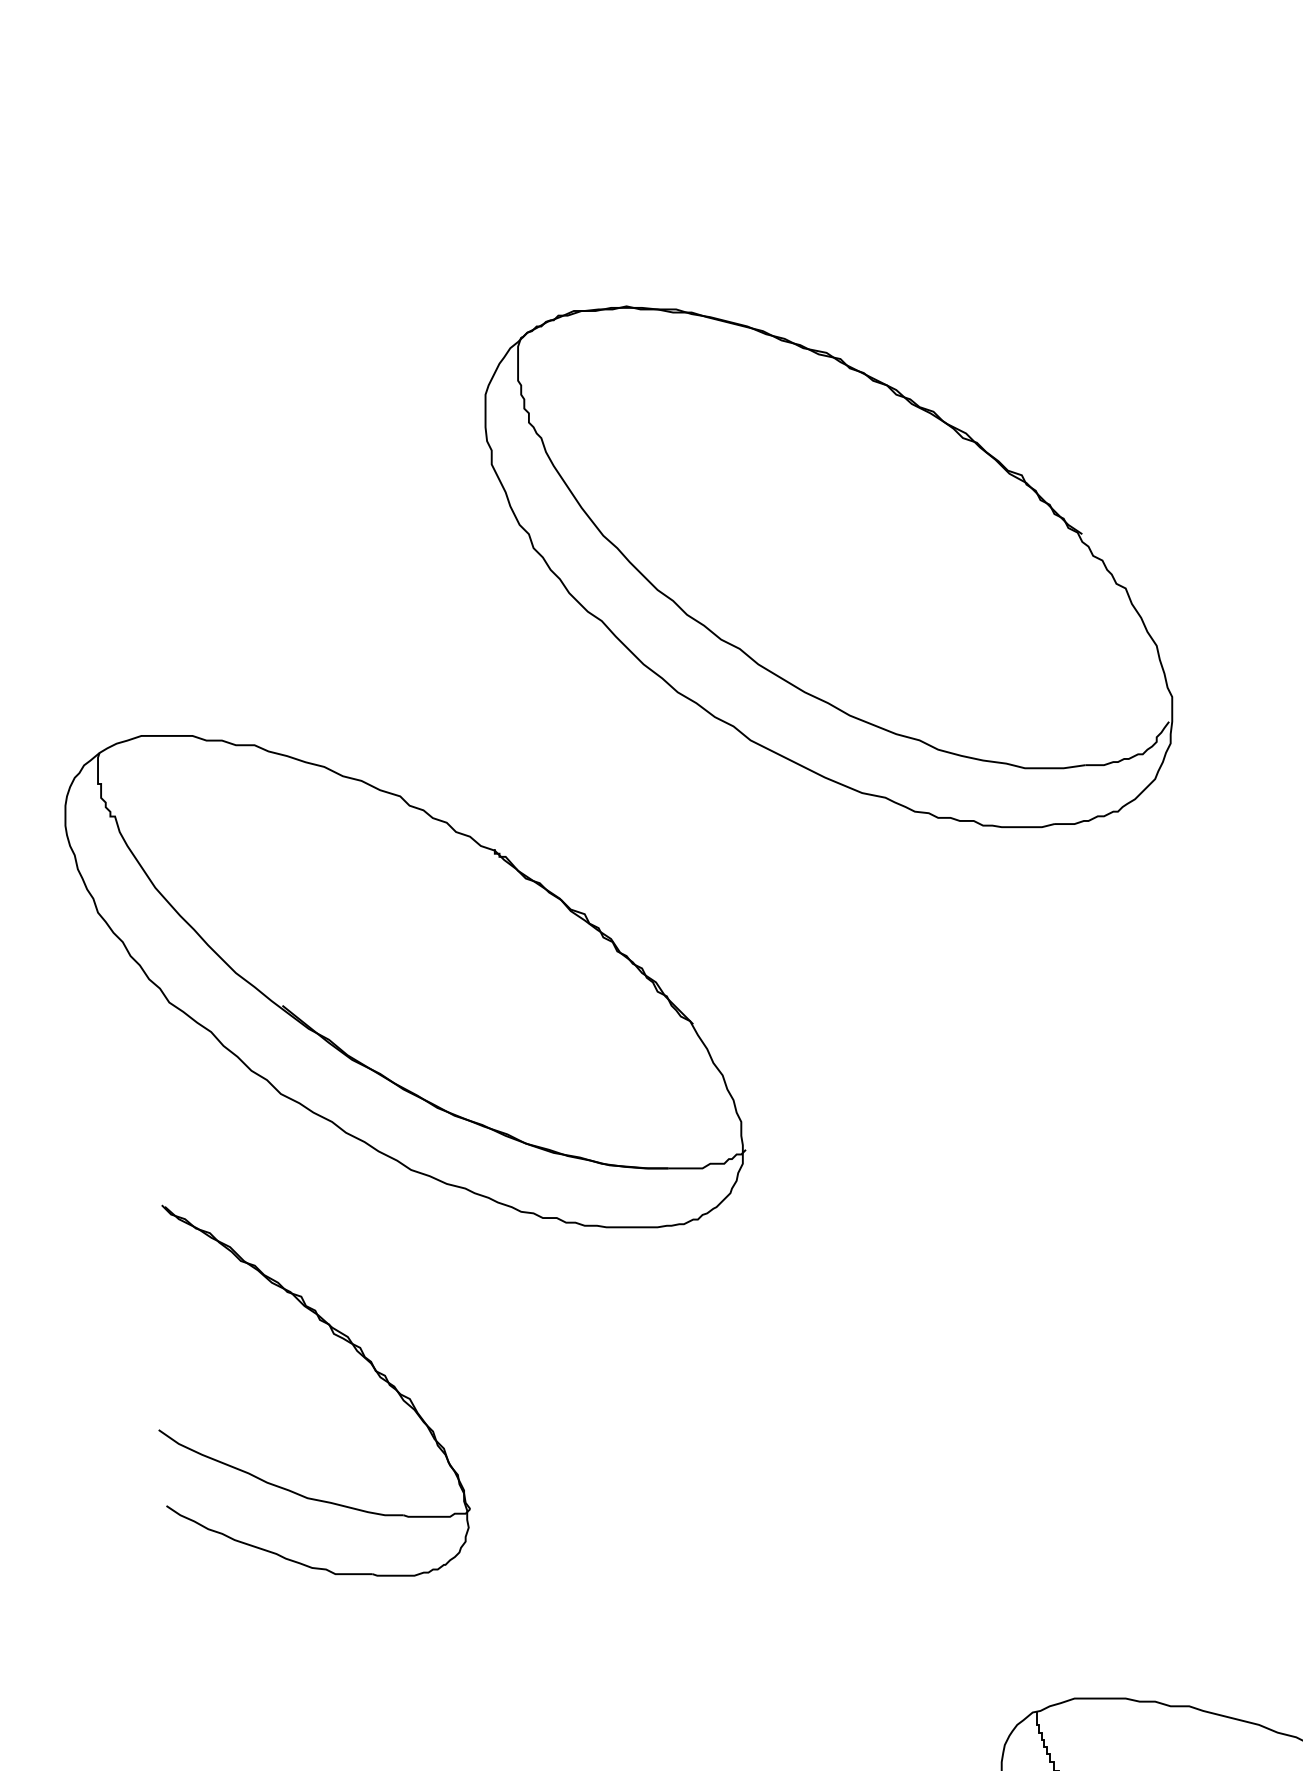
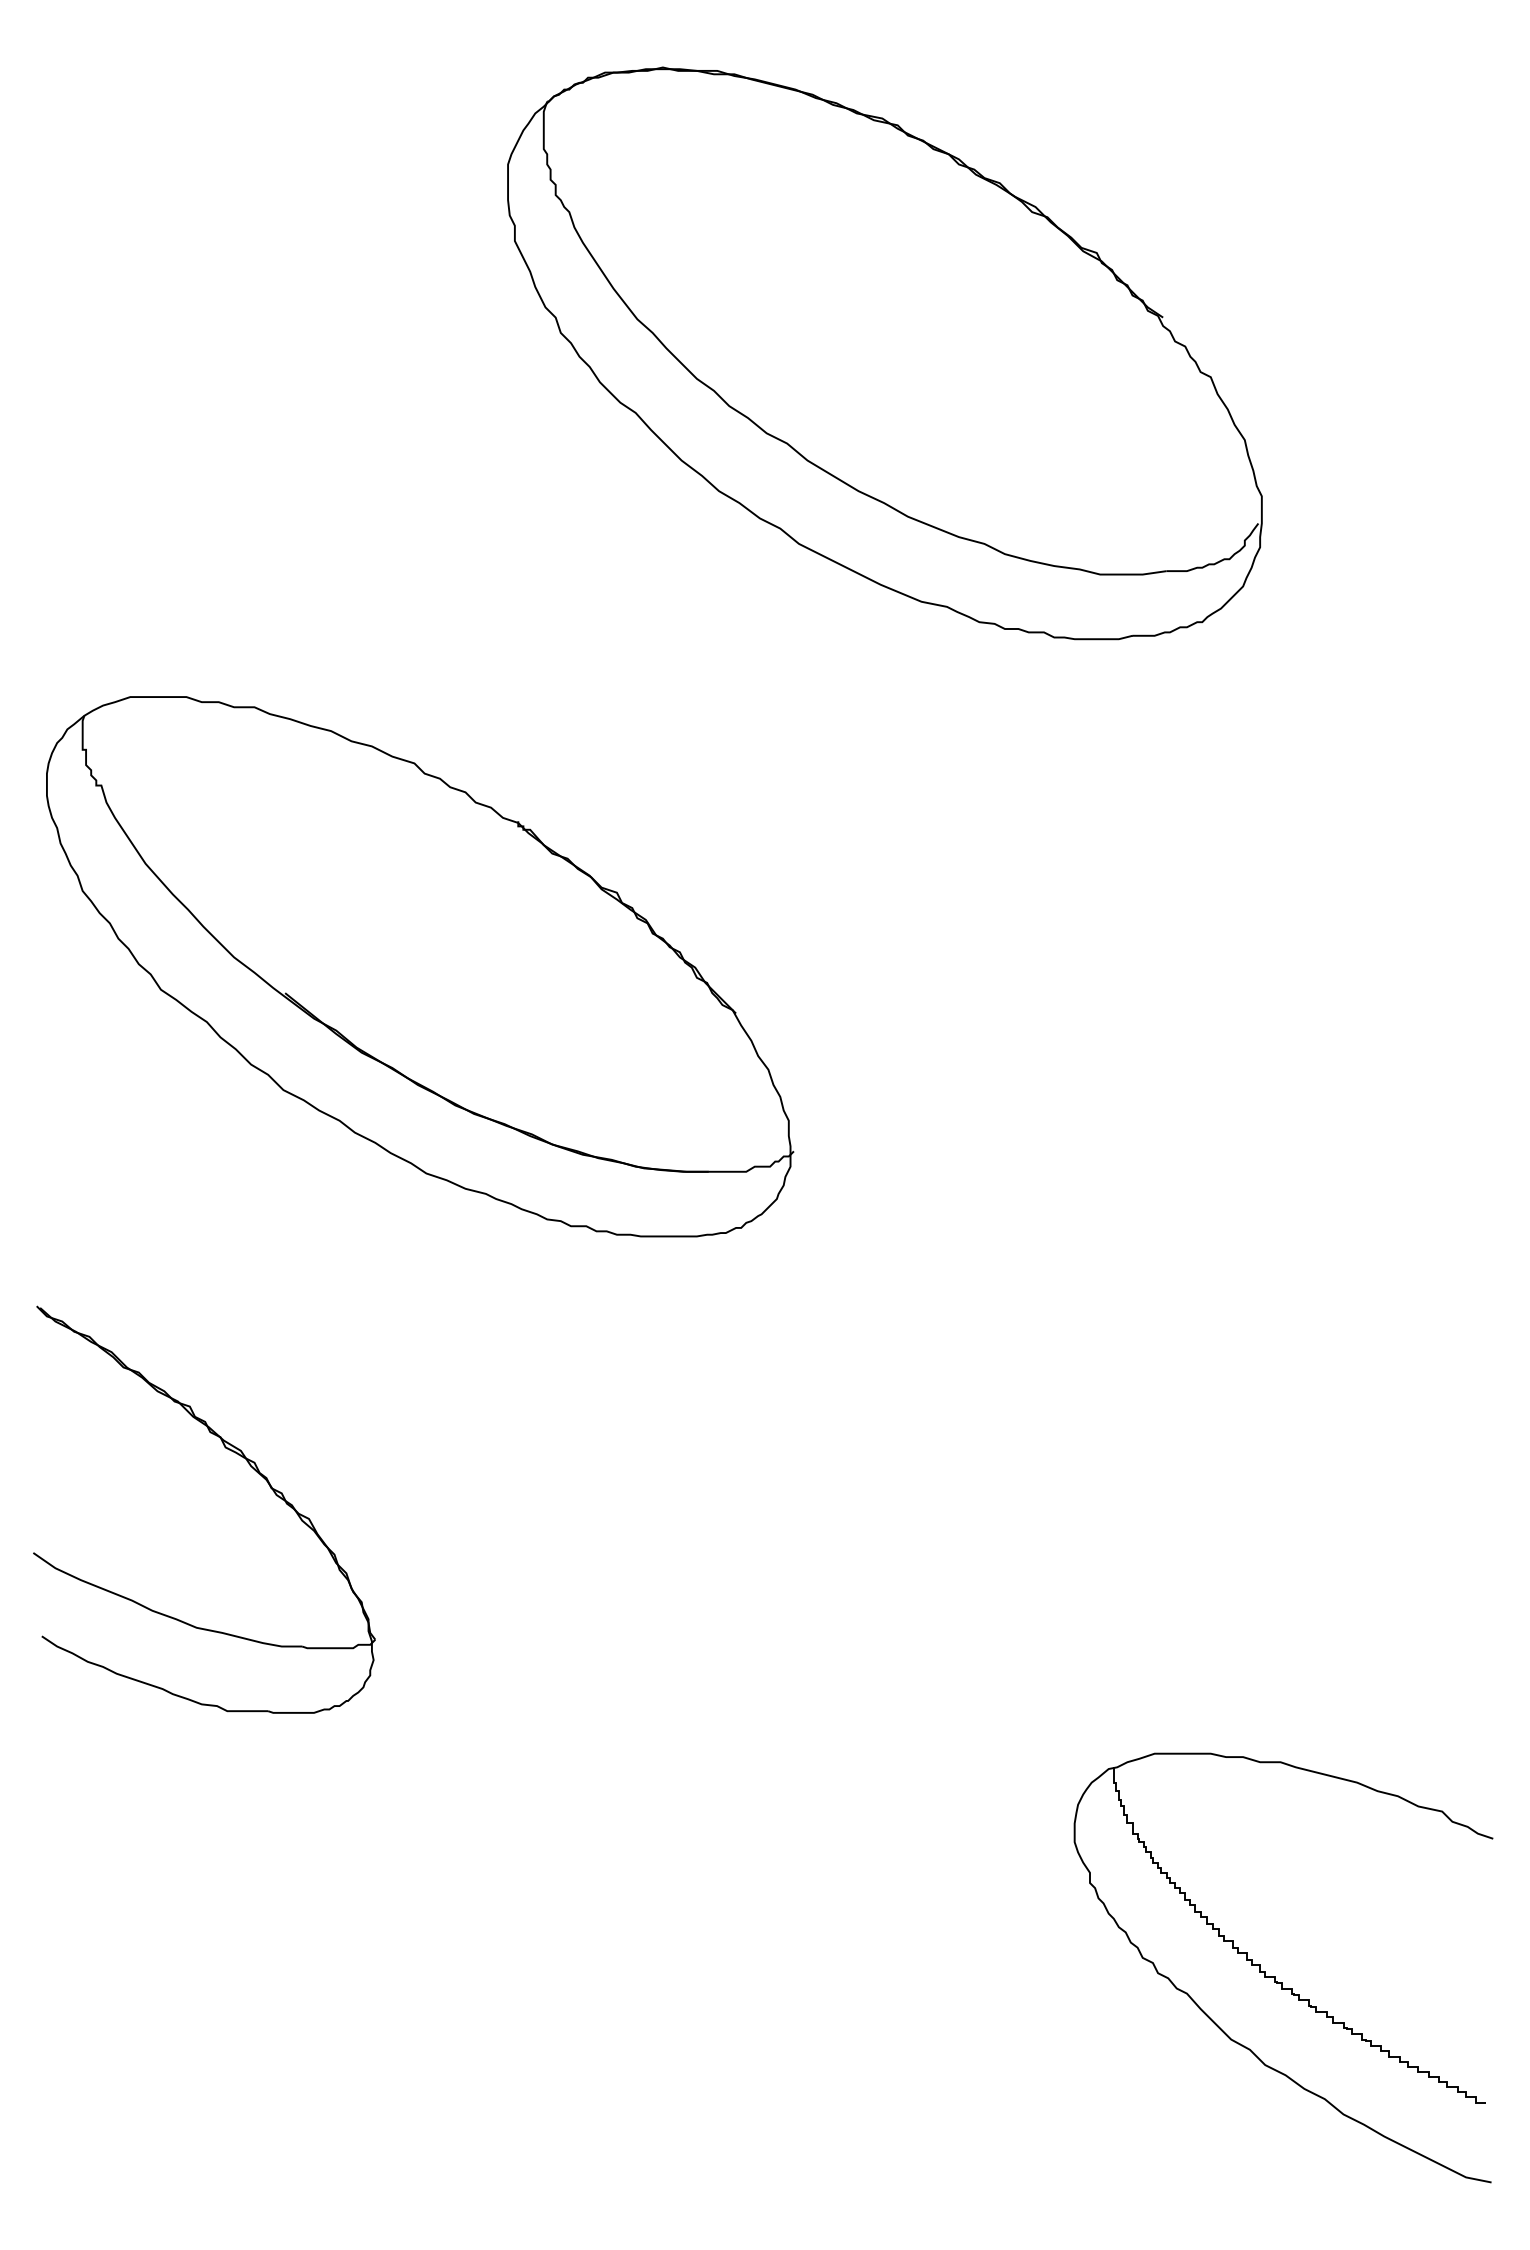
part: (828, 566) -> (884, 353), moved
part: (354, 1349) -> (248, 1464), moved

